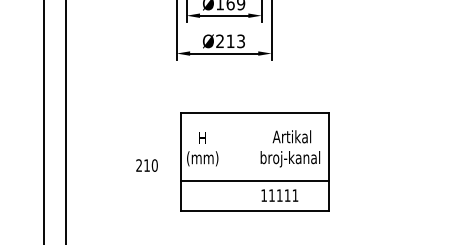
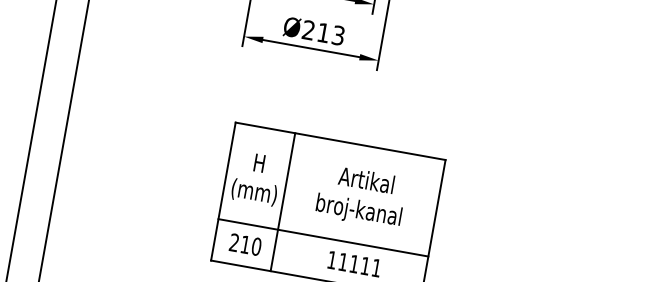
text: (290, 148) -> (361, 196), moved
line: (223, 161) -> (283, 201), added
text: (146, 165) -> (244, 244), moved

